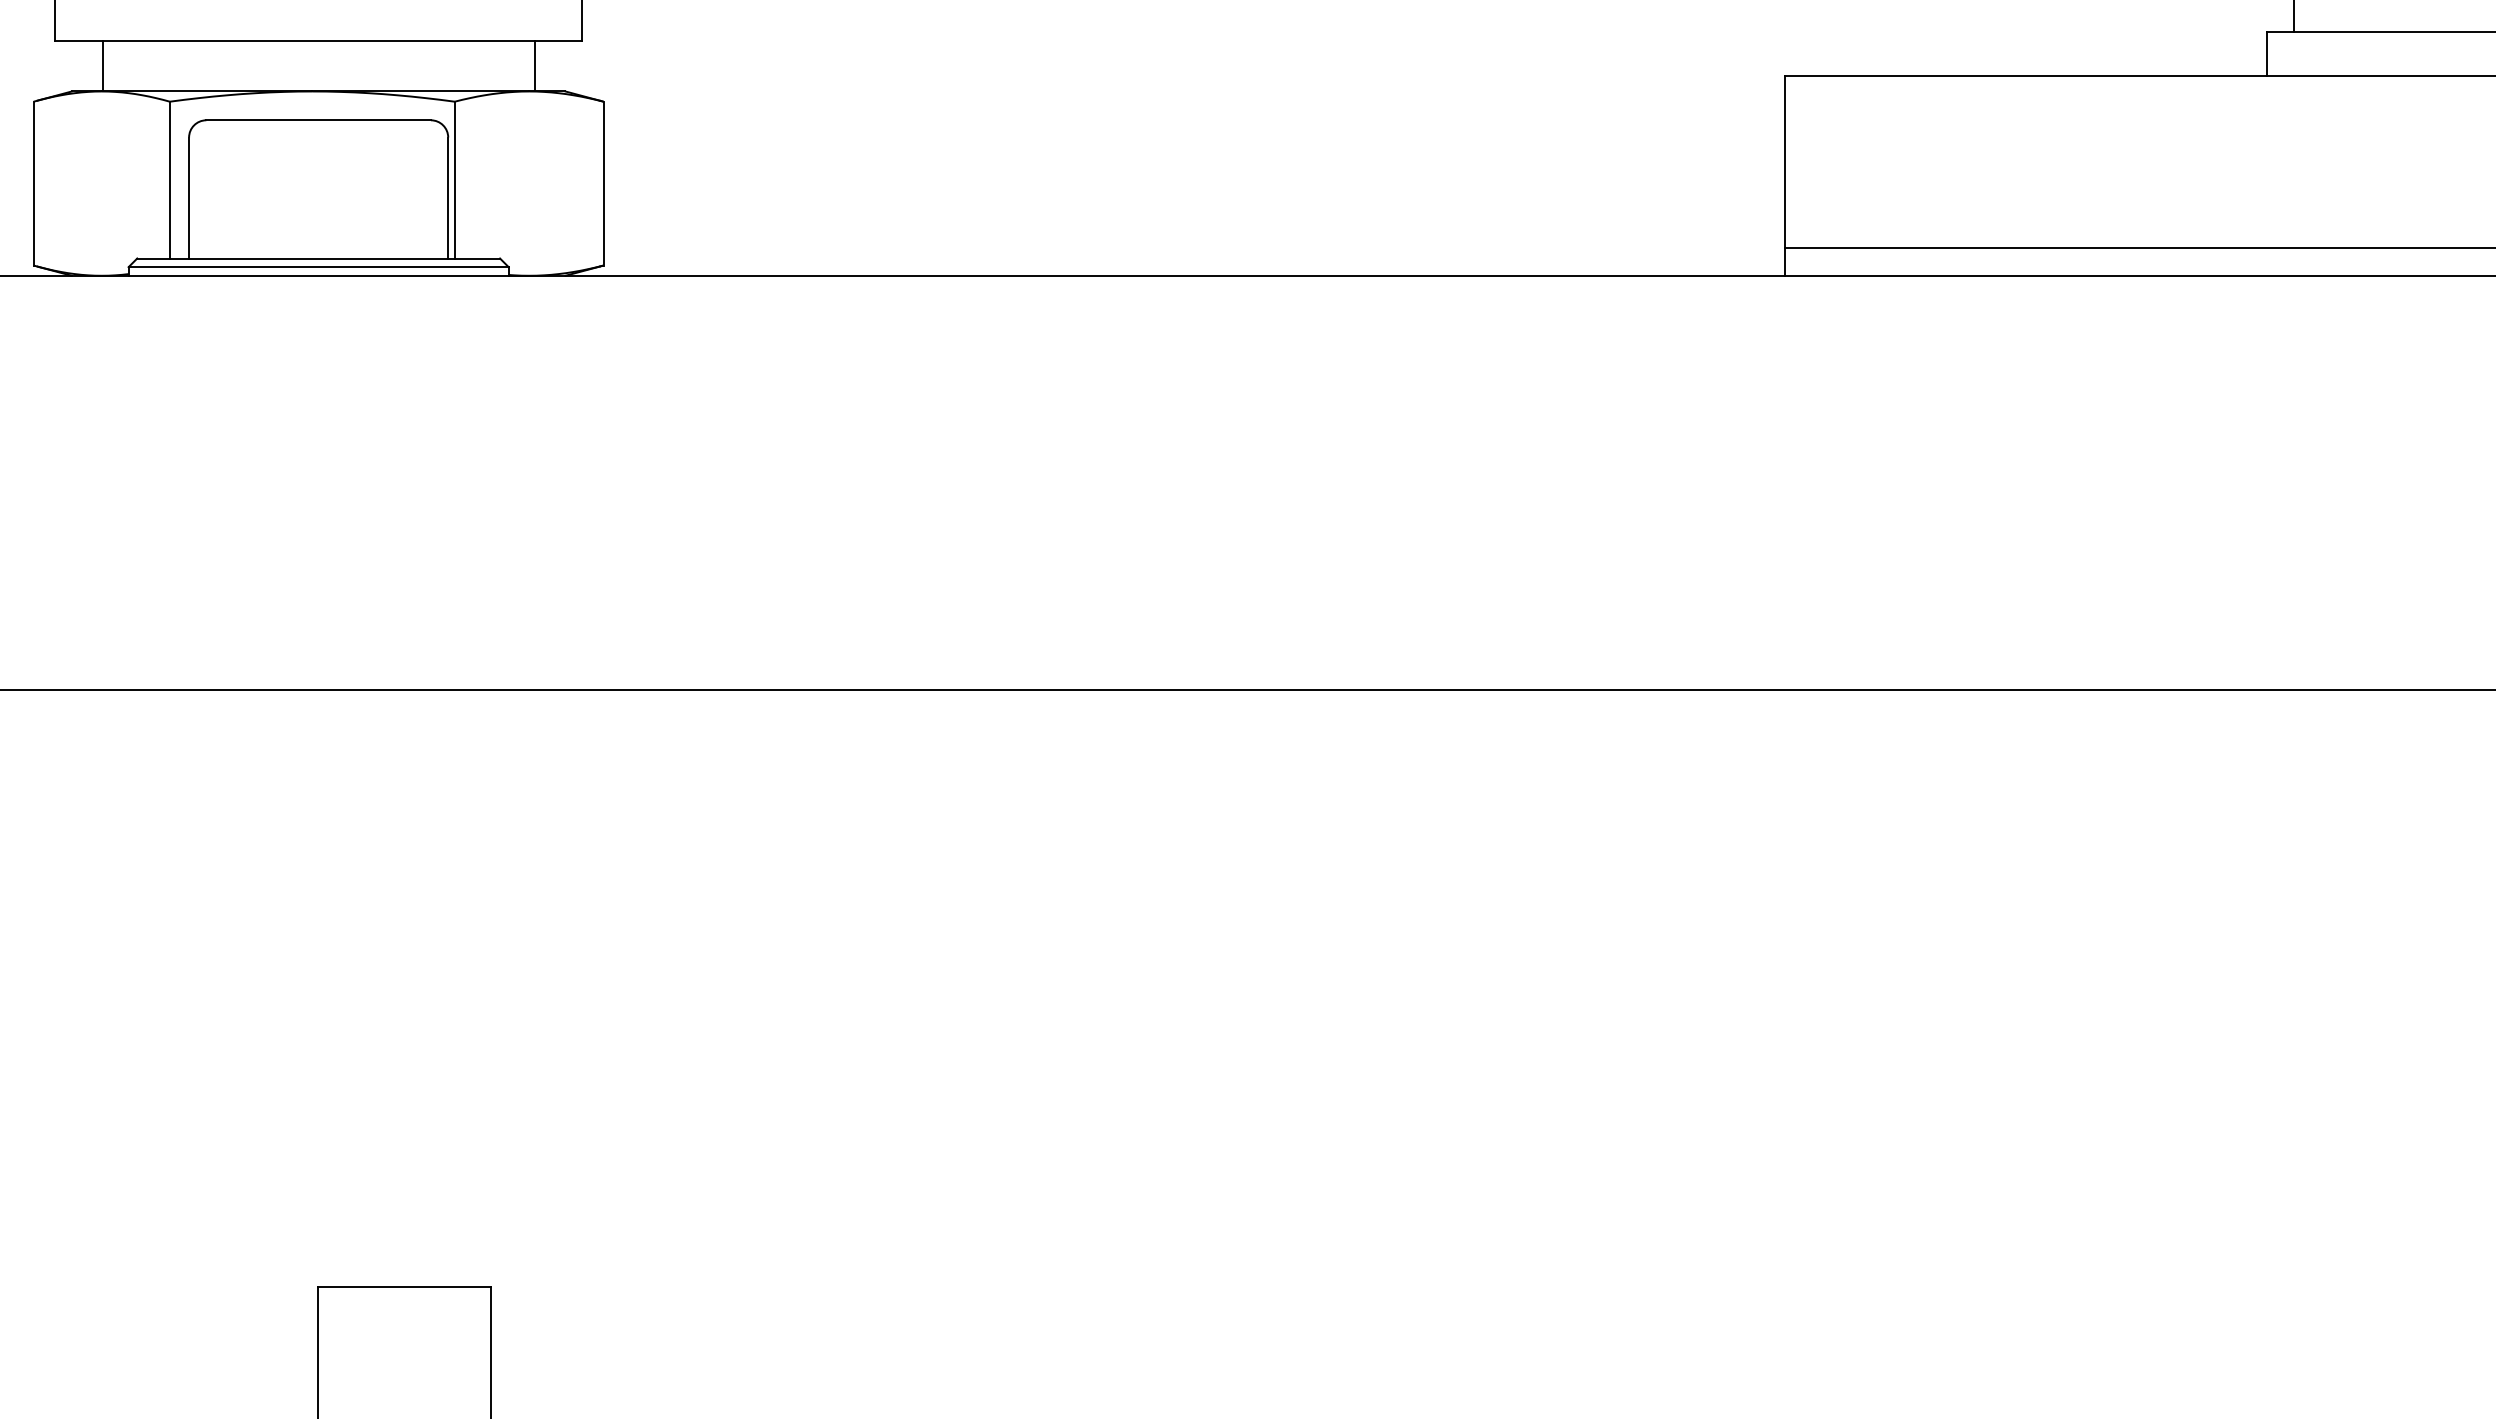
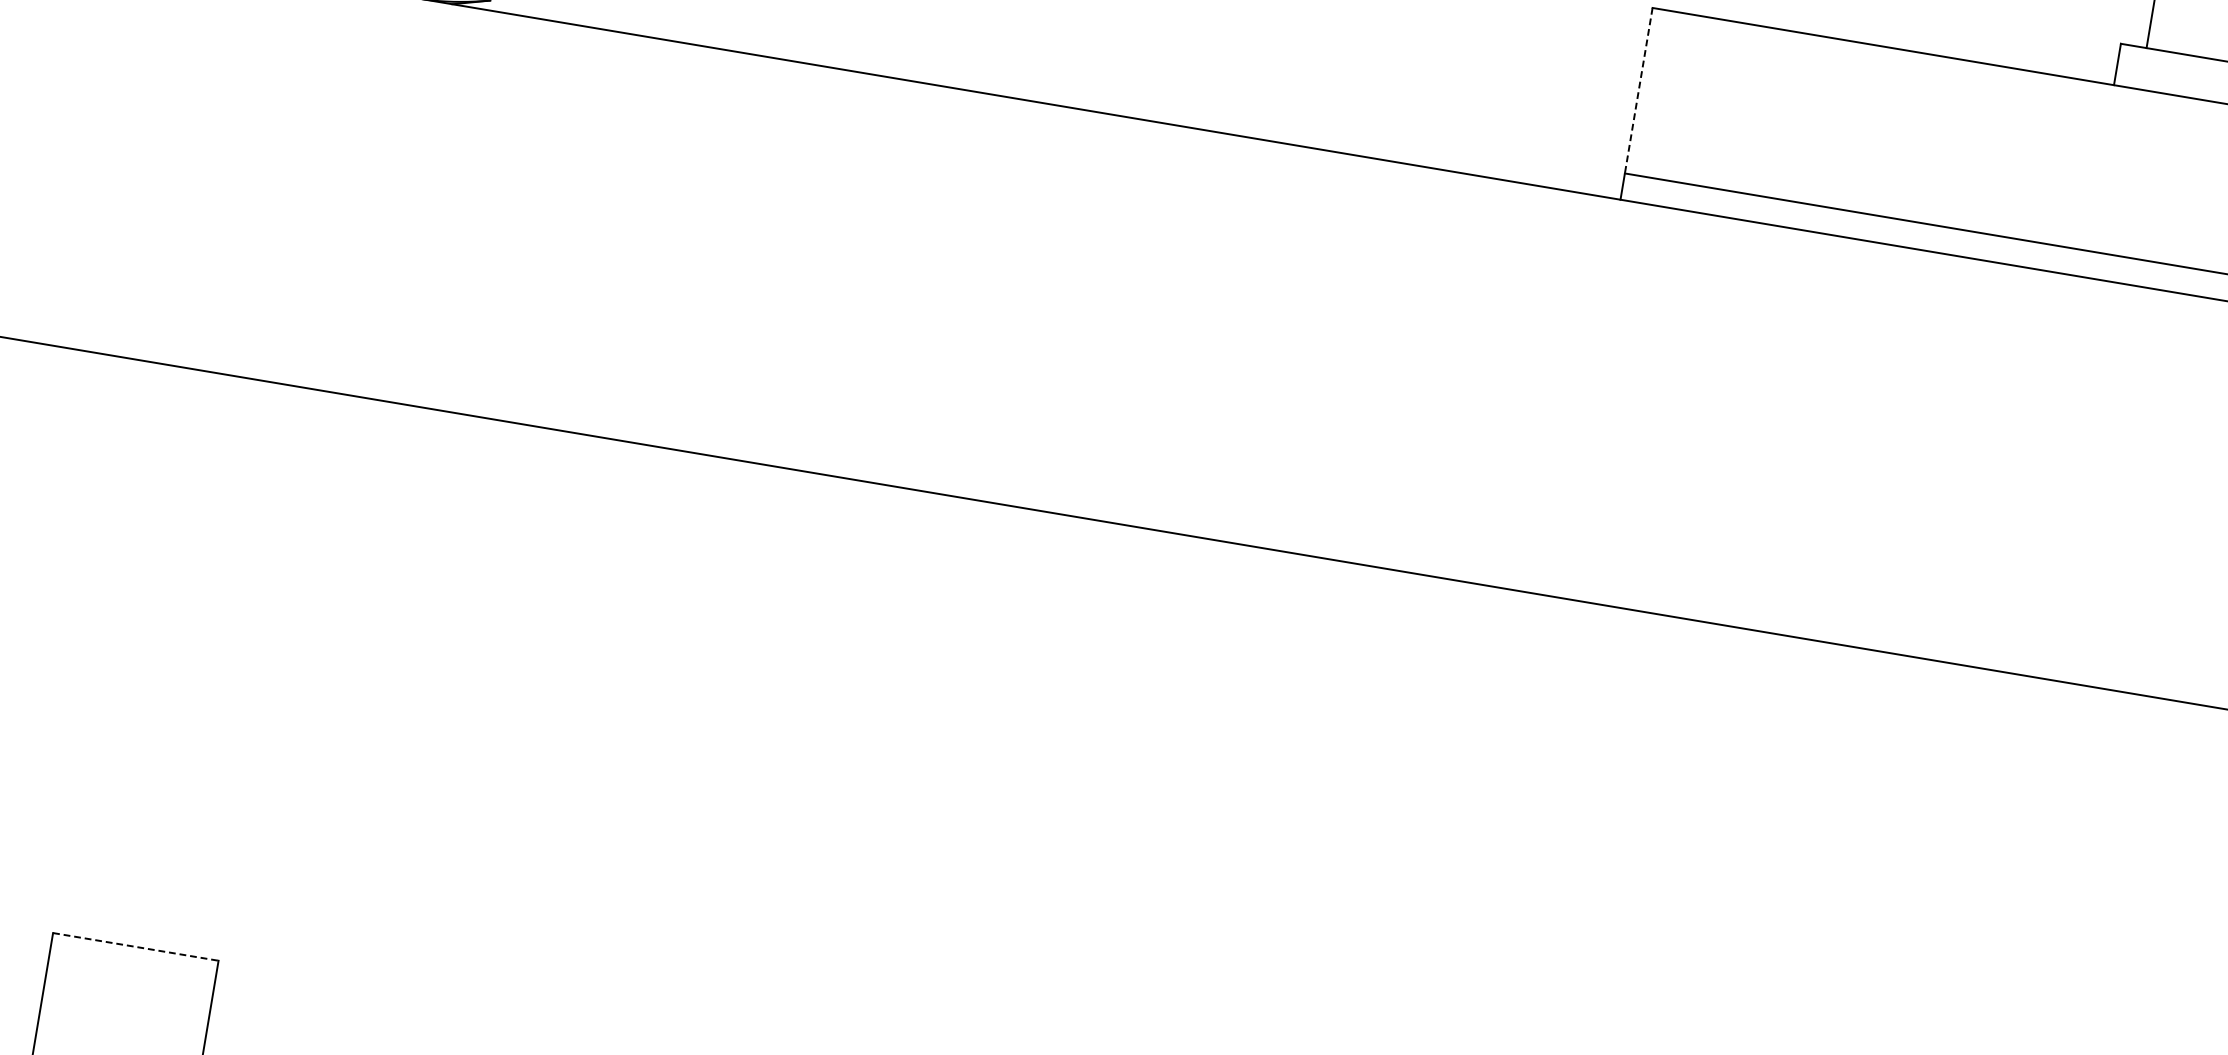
line: (1785, 162) -> (1639, 91), solid -> dashed
line: (404, 1286) -> (136, 946), solid -> dashed

